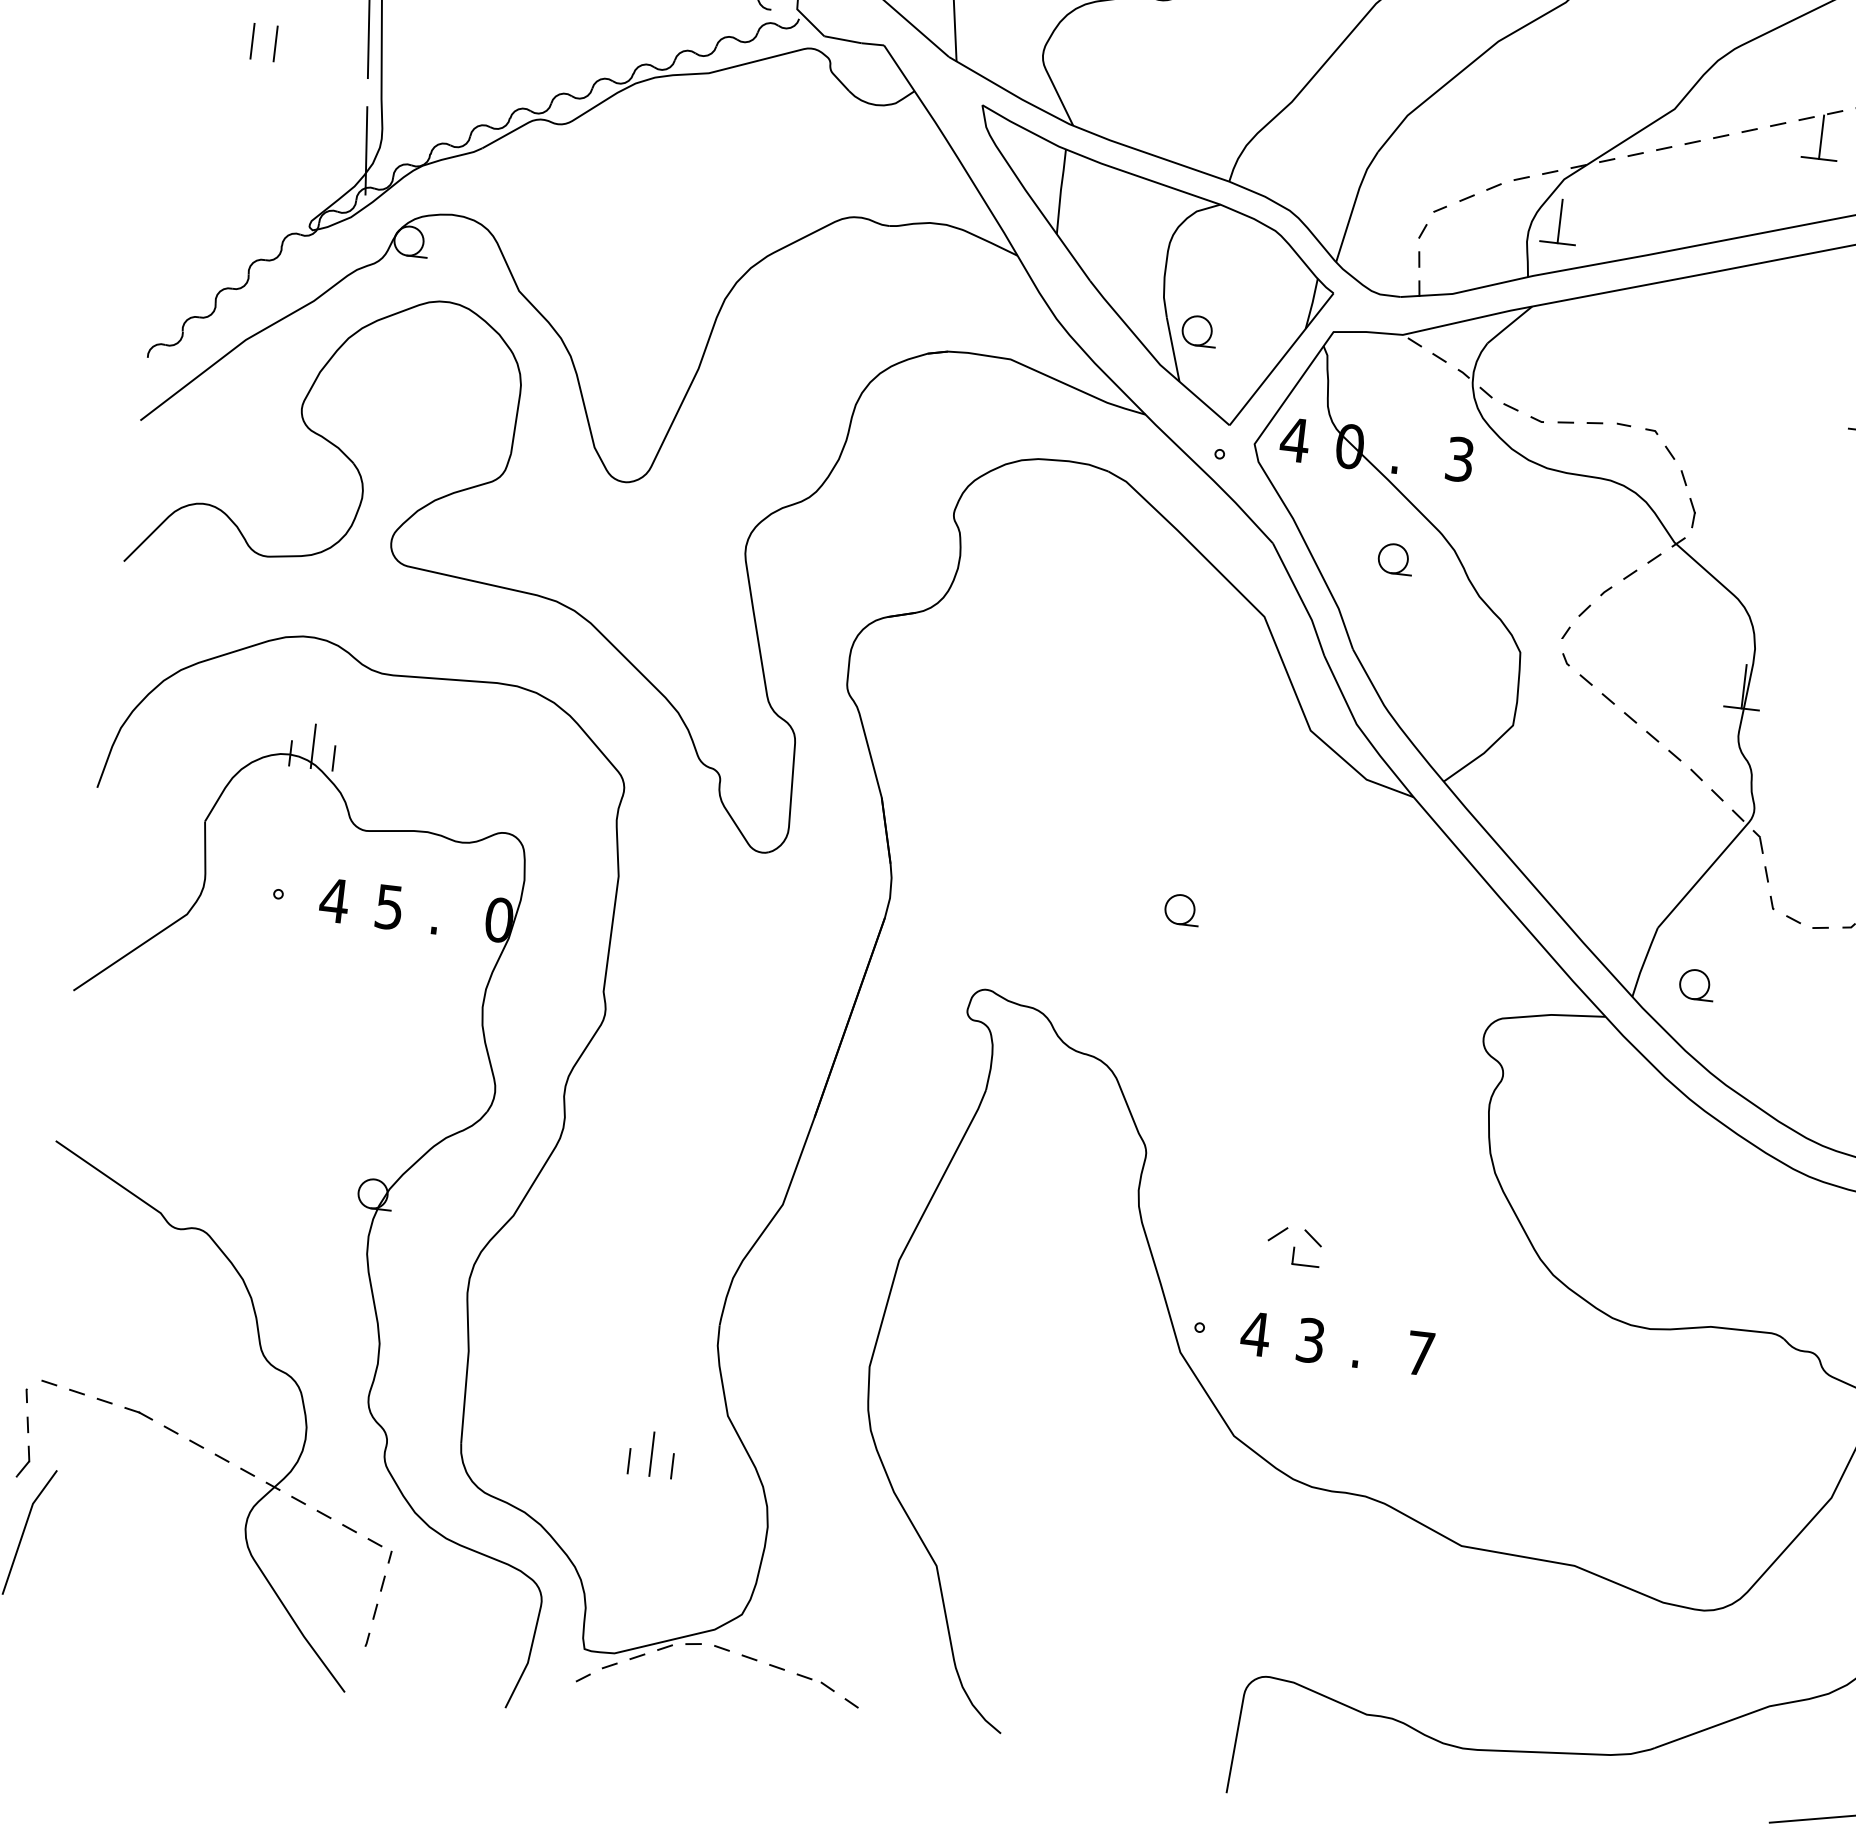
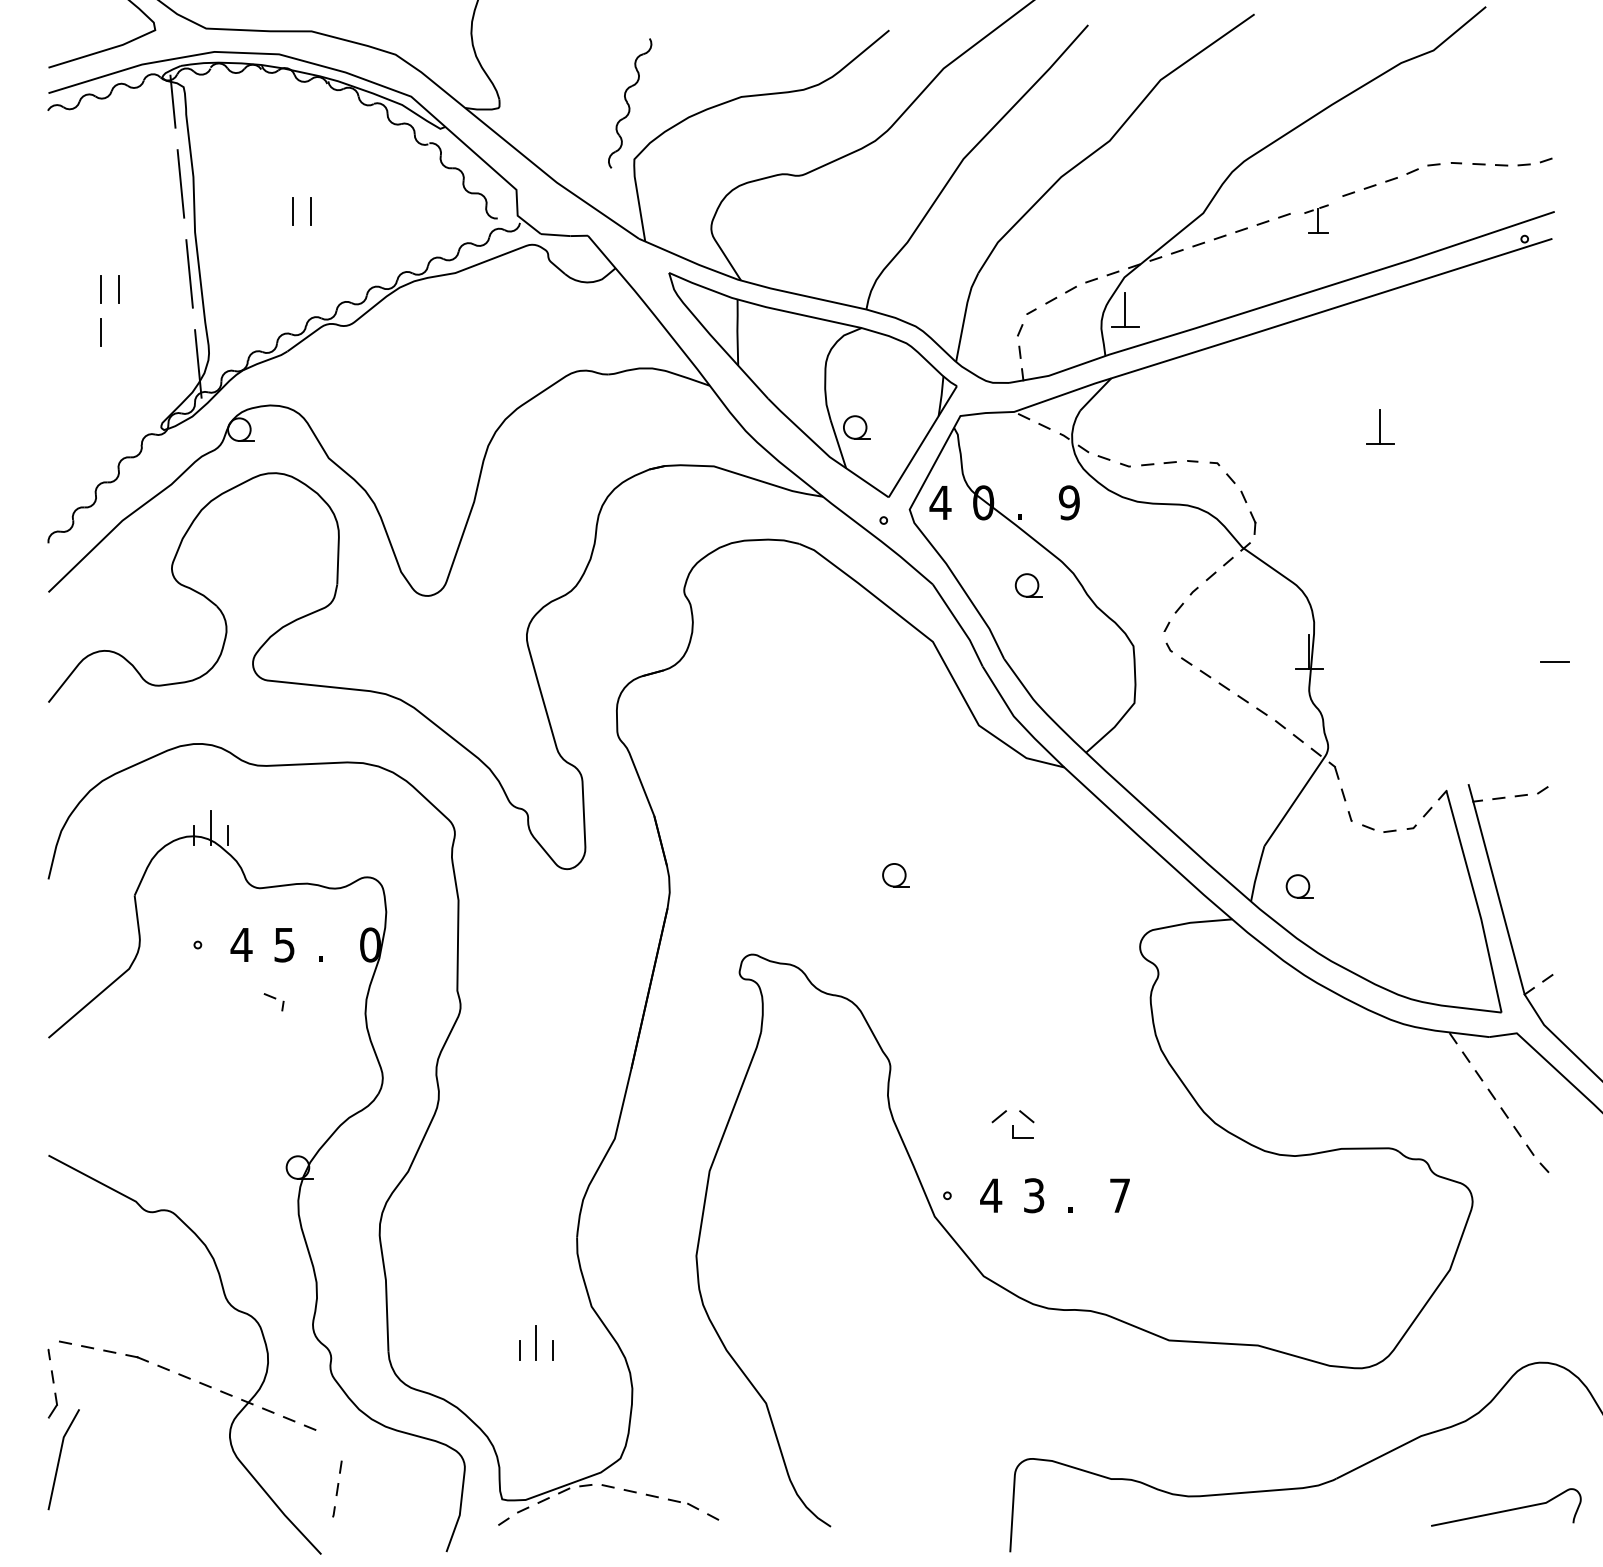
line: (245, 95) -> (100, 332), added
part: (1818, 132) -> (1316, 218), size x0.7
text: (1458, 458) -> (1068, 502), 3 -> 9
part: (378, 1551) -> (273, 1002), moved

